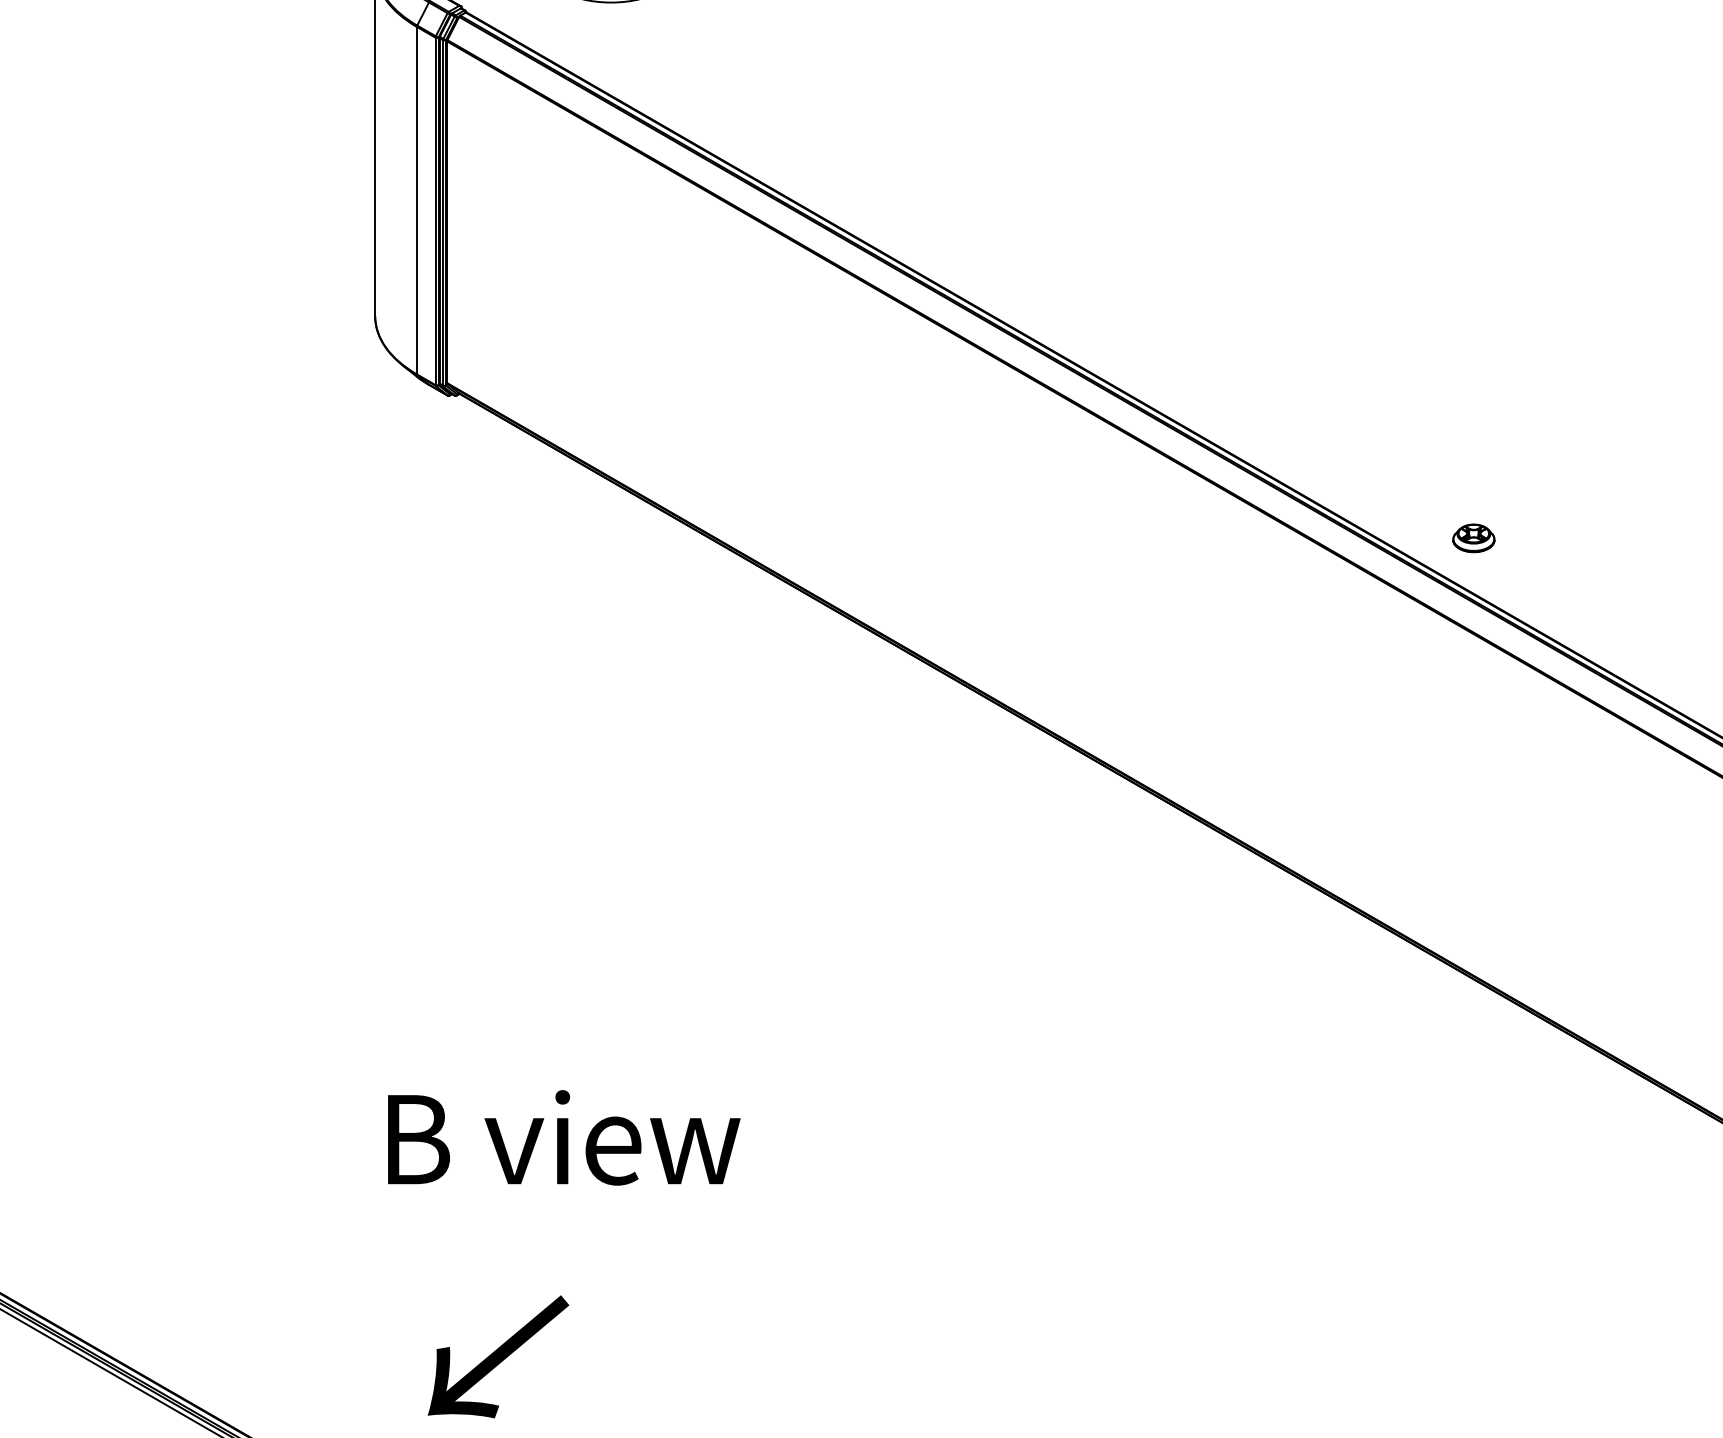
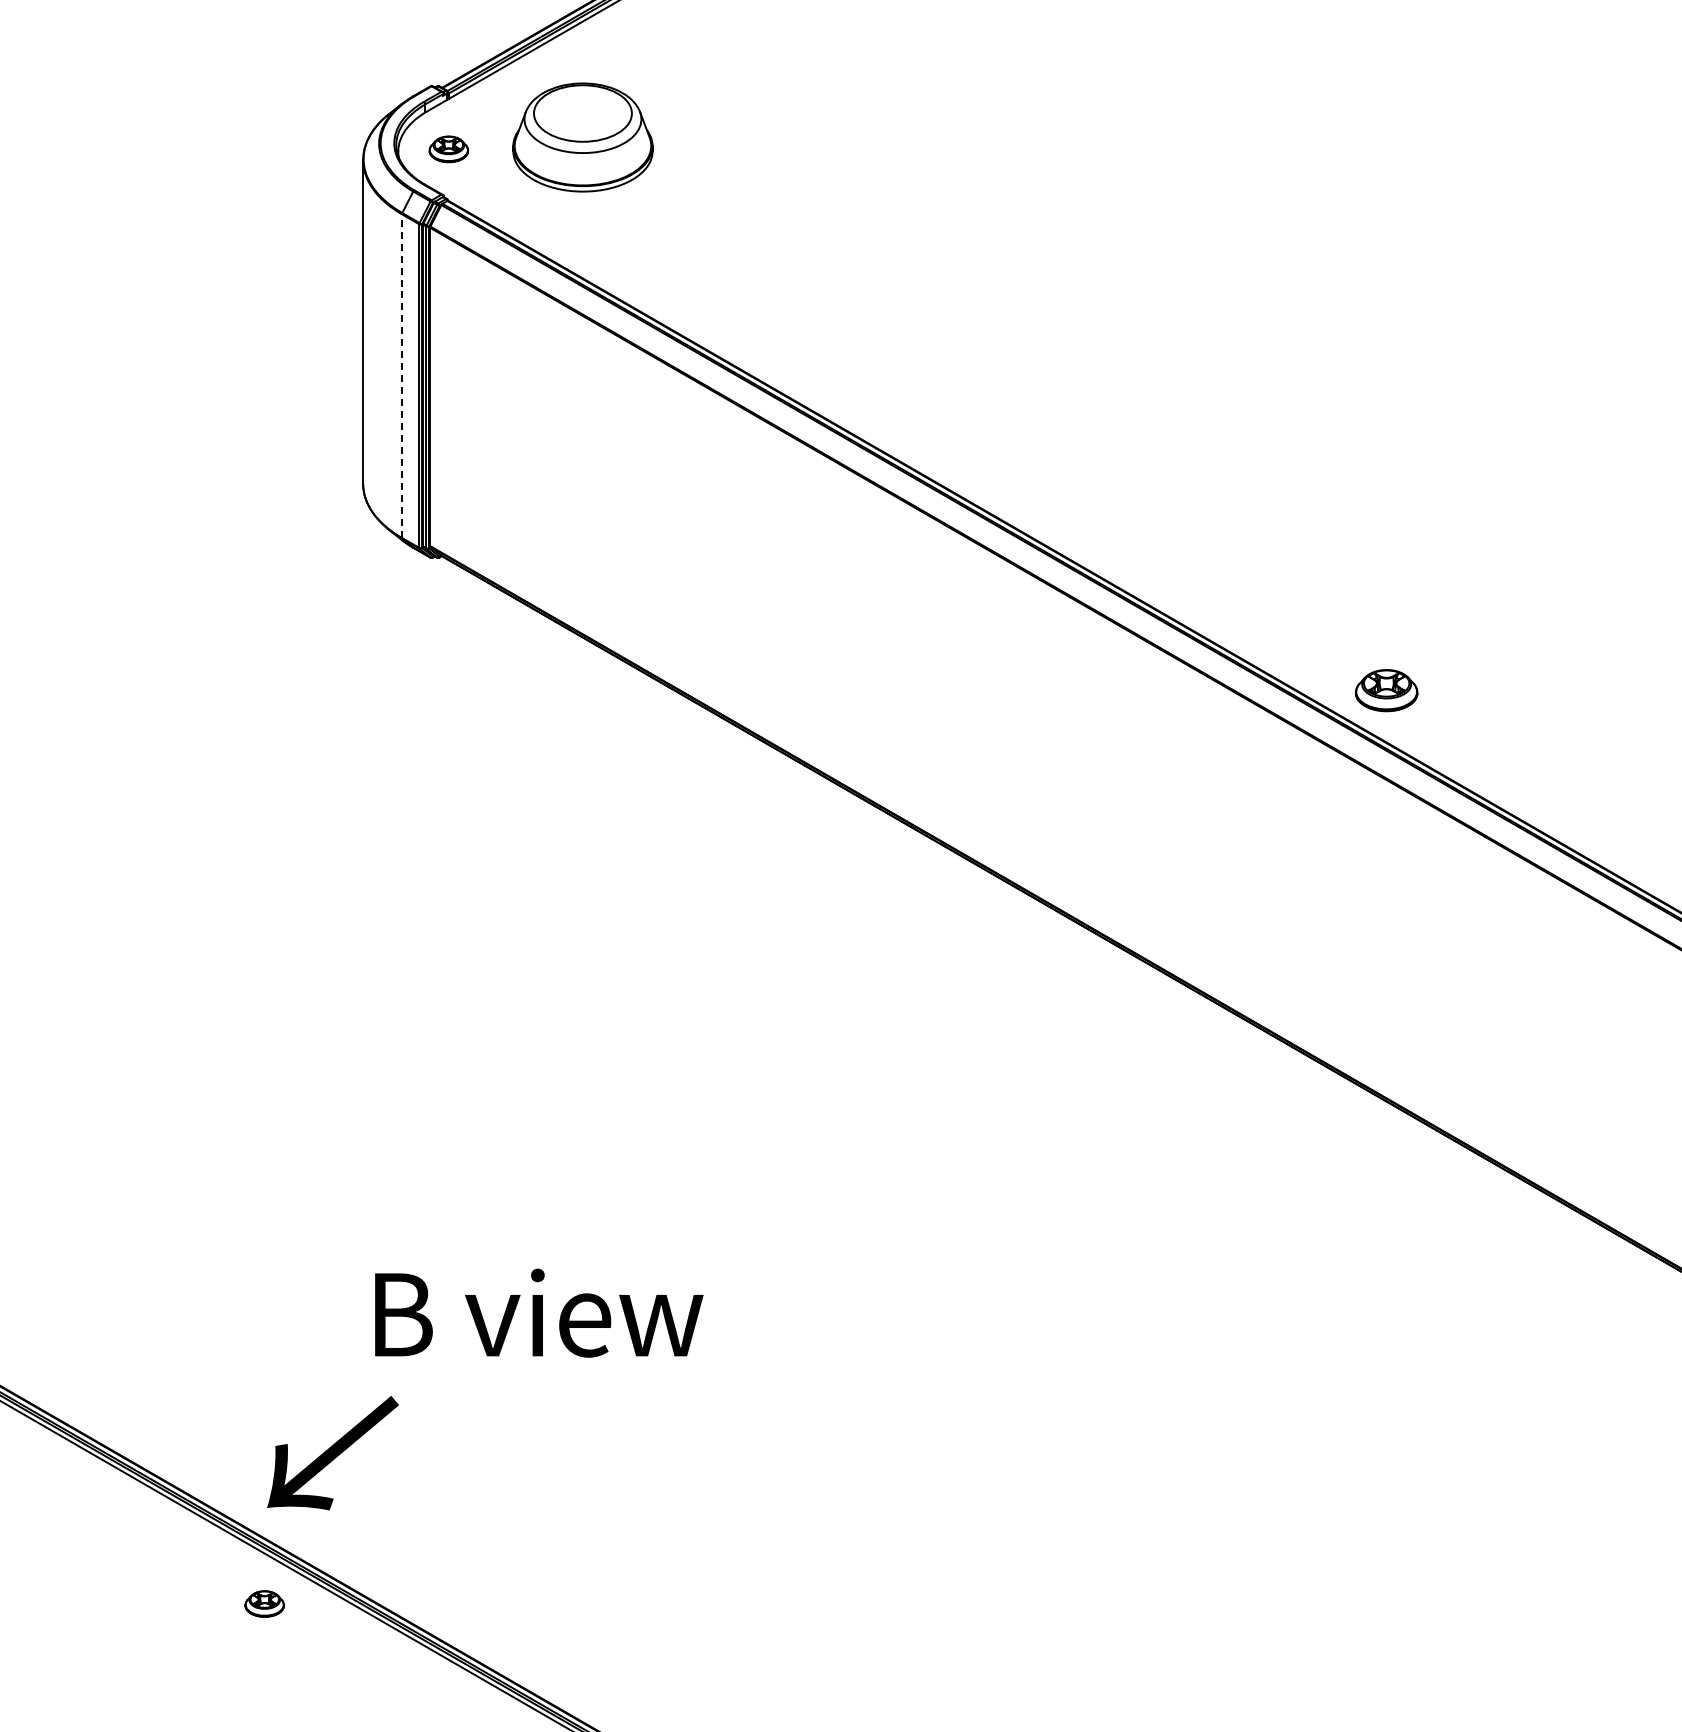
line: (416, 201) -> (401, 376), solid -> dashed
part: (1473, 538) -> (1386, 690), size x1.6
text: (564, 1137) -> (539, 1312), moved
text: (497, 1357) -> (332, 1453), moved

